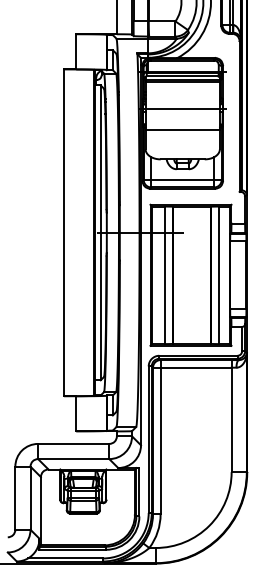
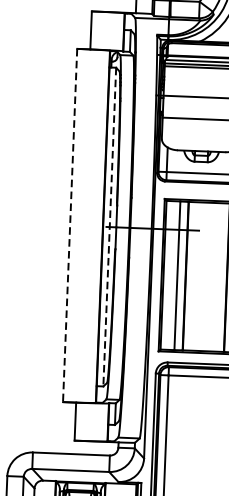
line: (64, 233) -> (70, 226), solid -> dashed
line: (100, 233) -> (109, 227), solid -> dashed

